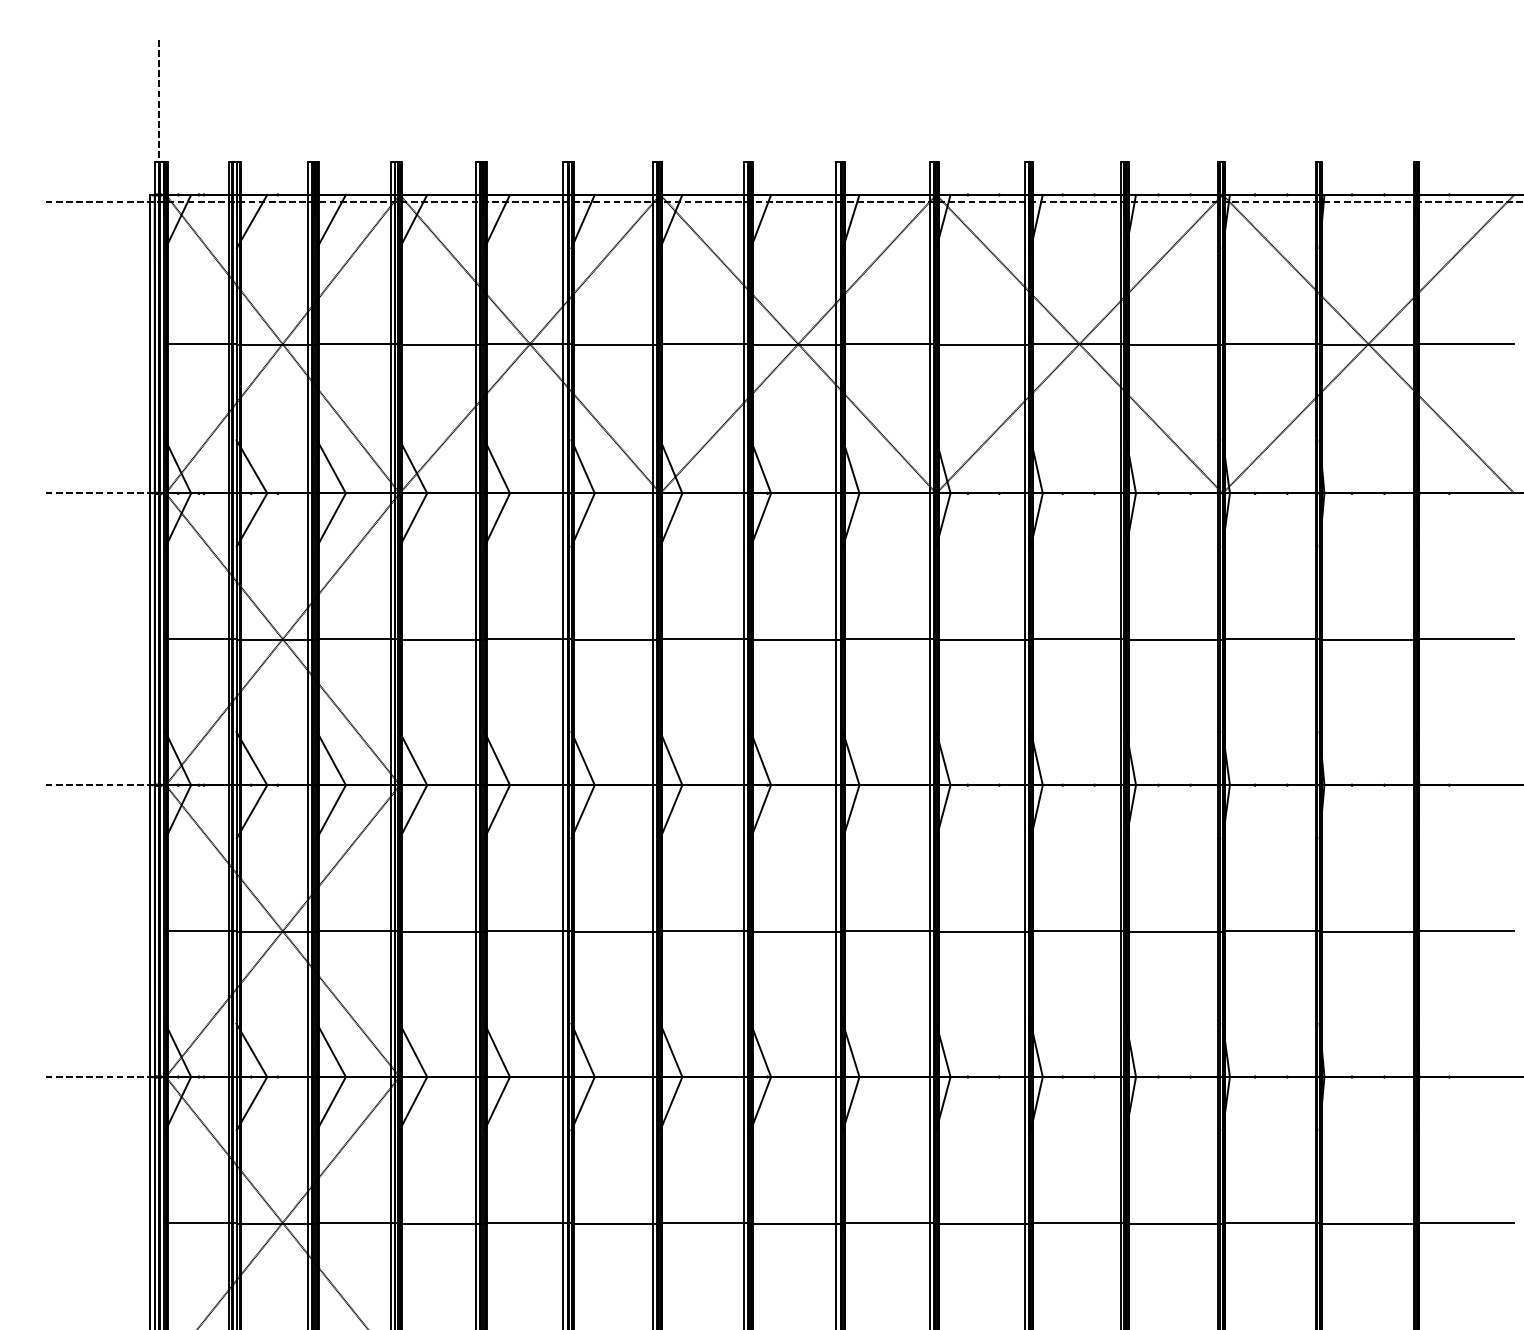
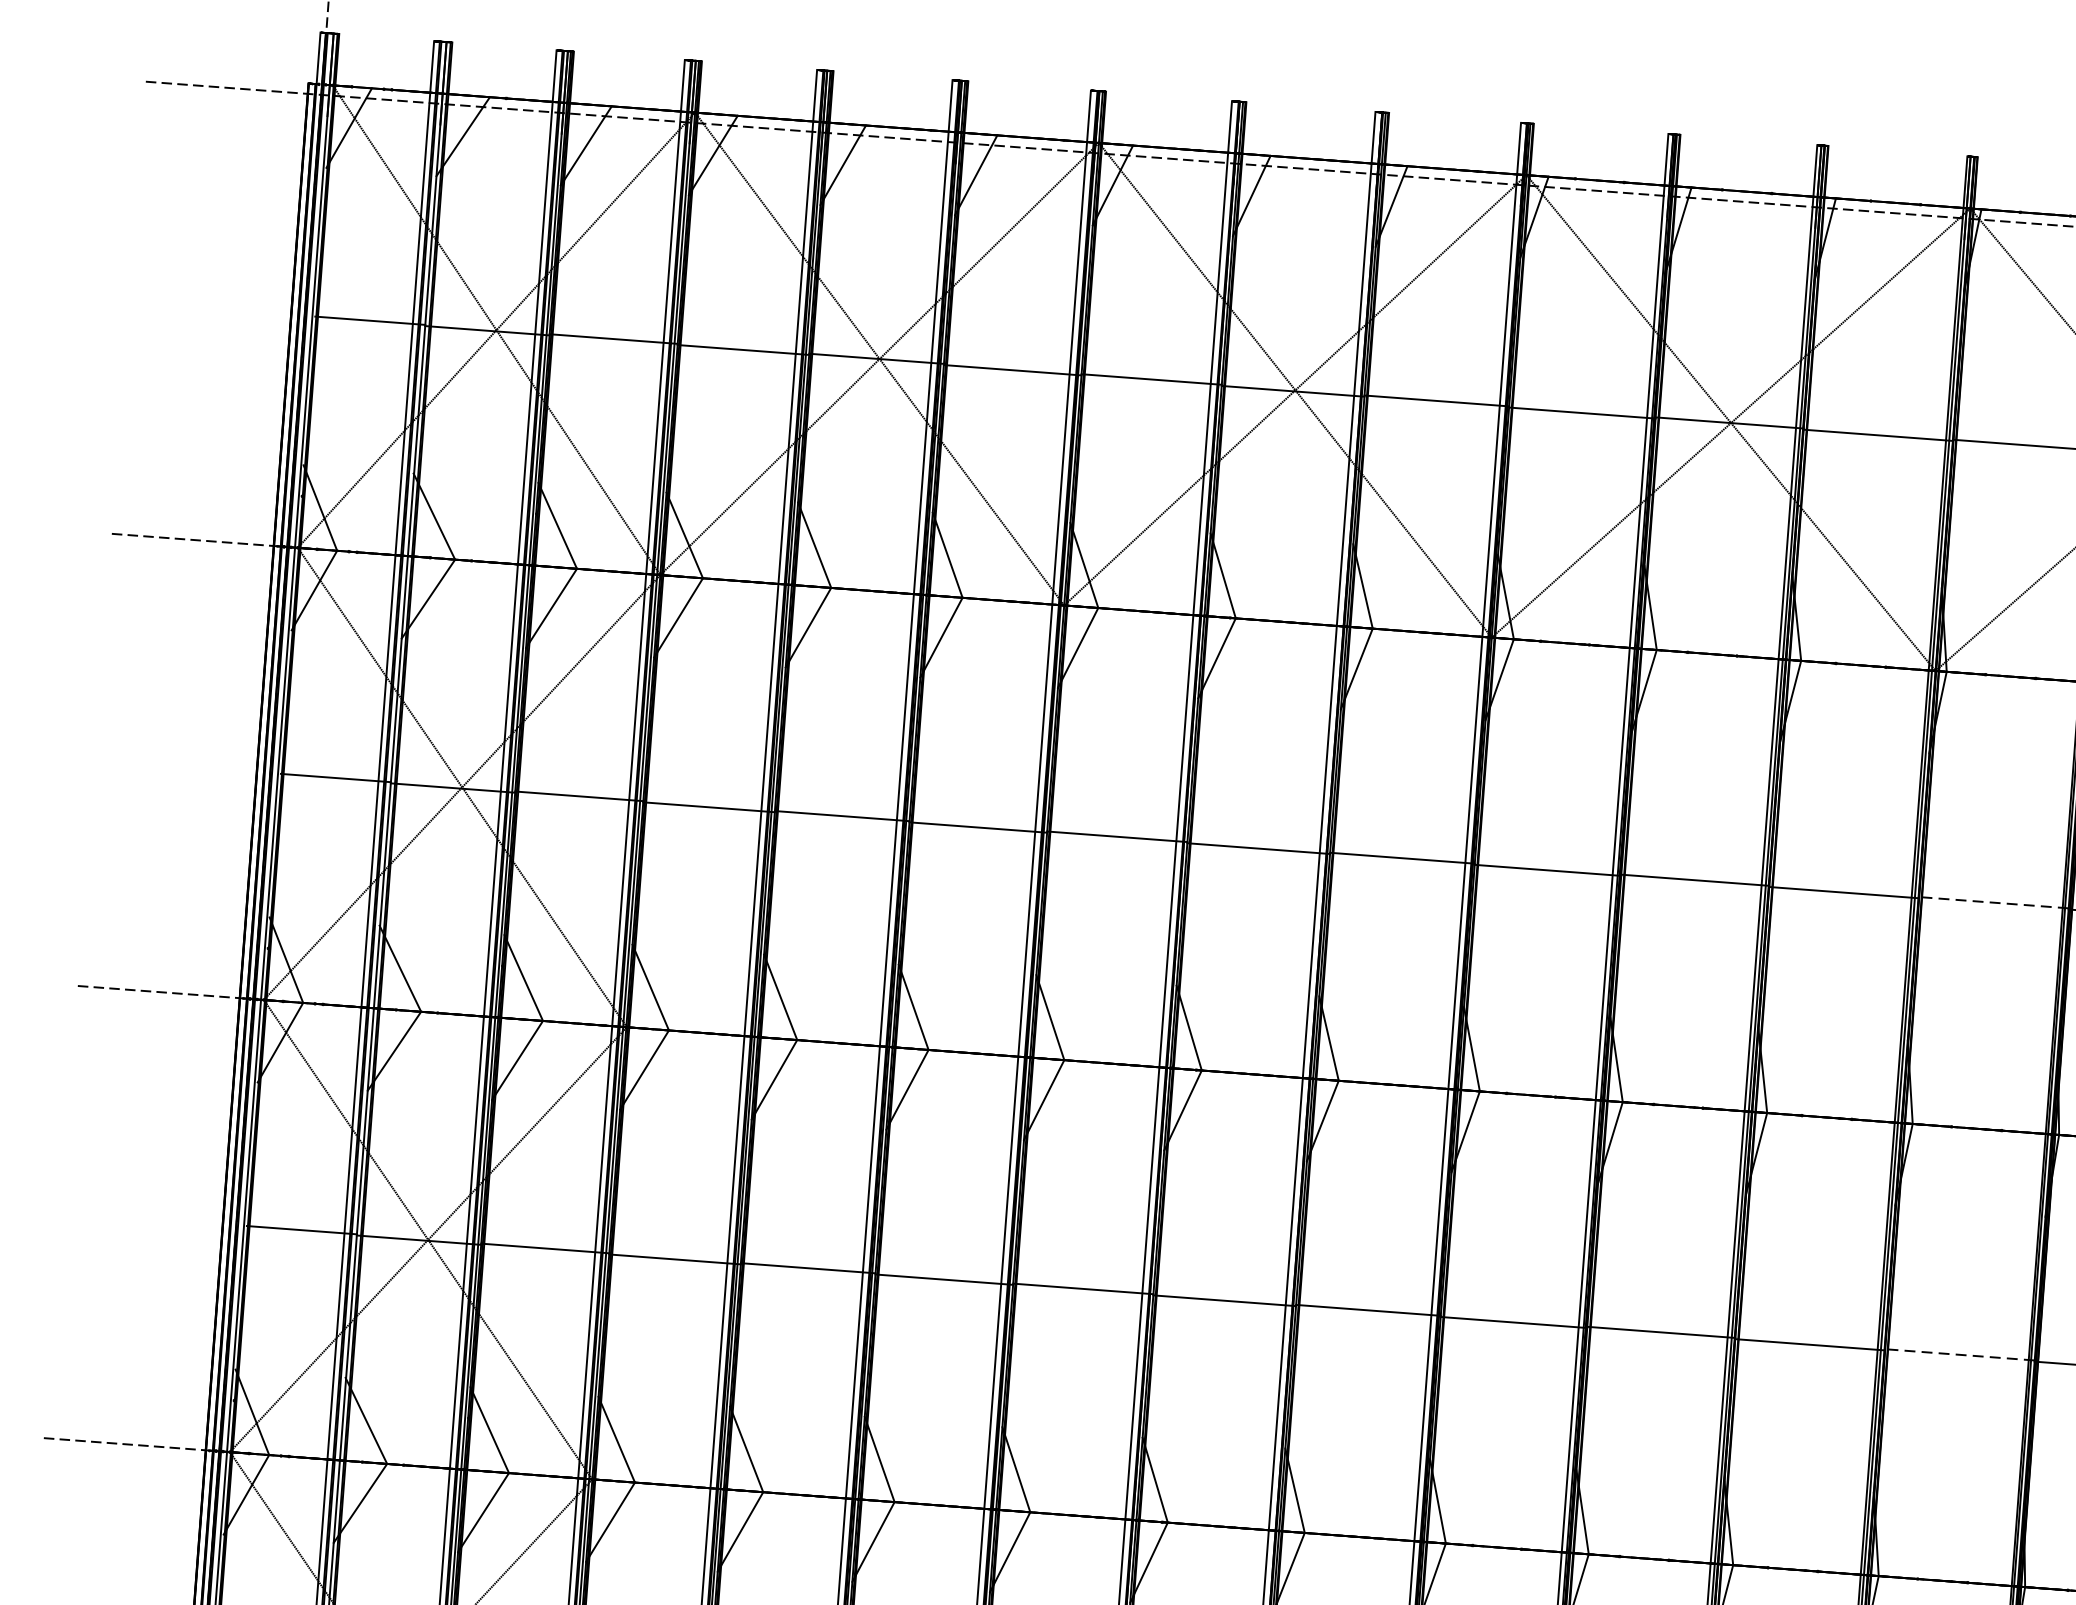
line: (1270, 639) -> (1992, 902), solid -> dashed
line: (1270, 931) -> (1958, 1355), solid -> dashed

